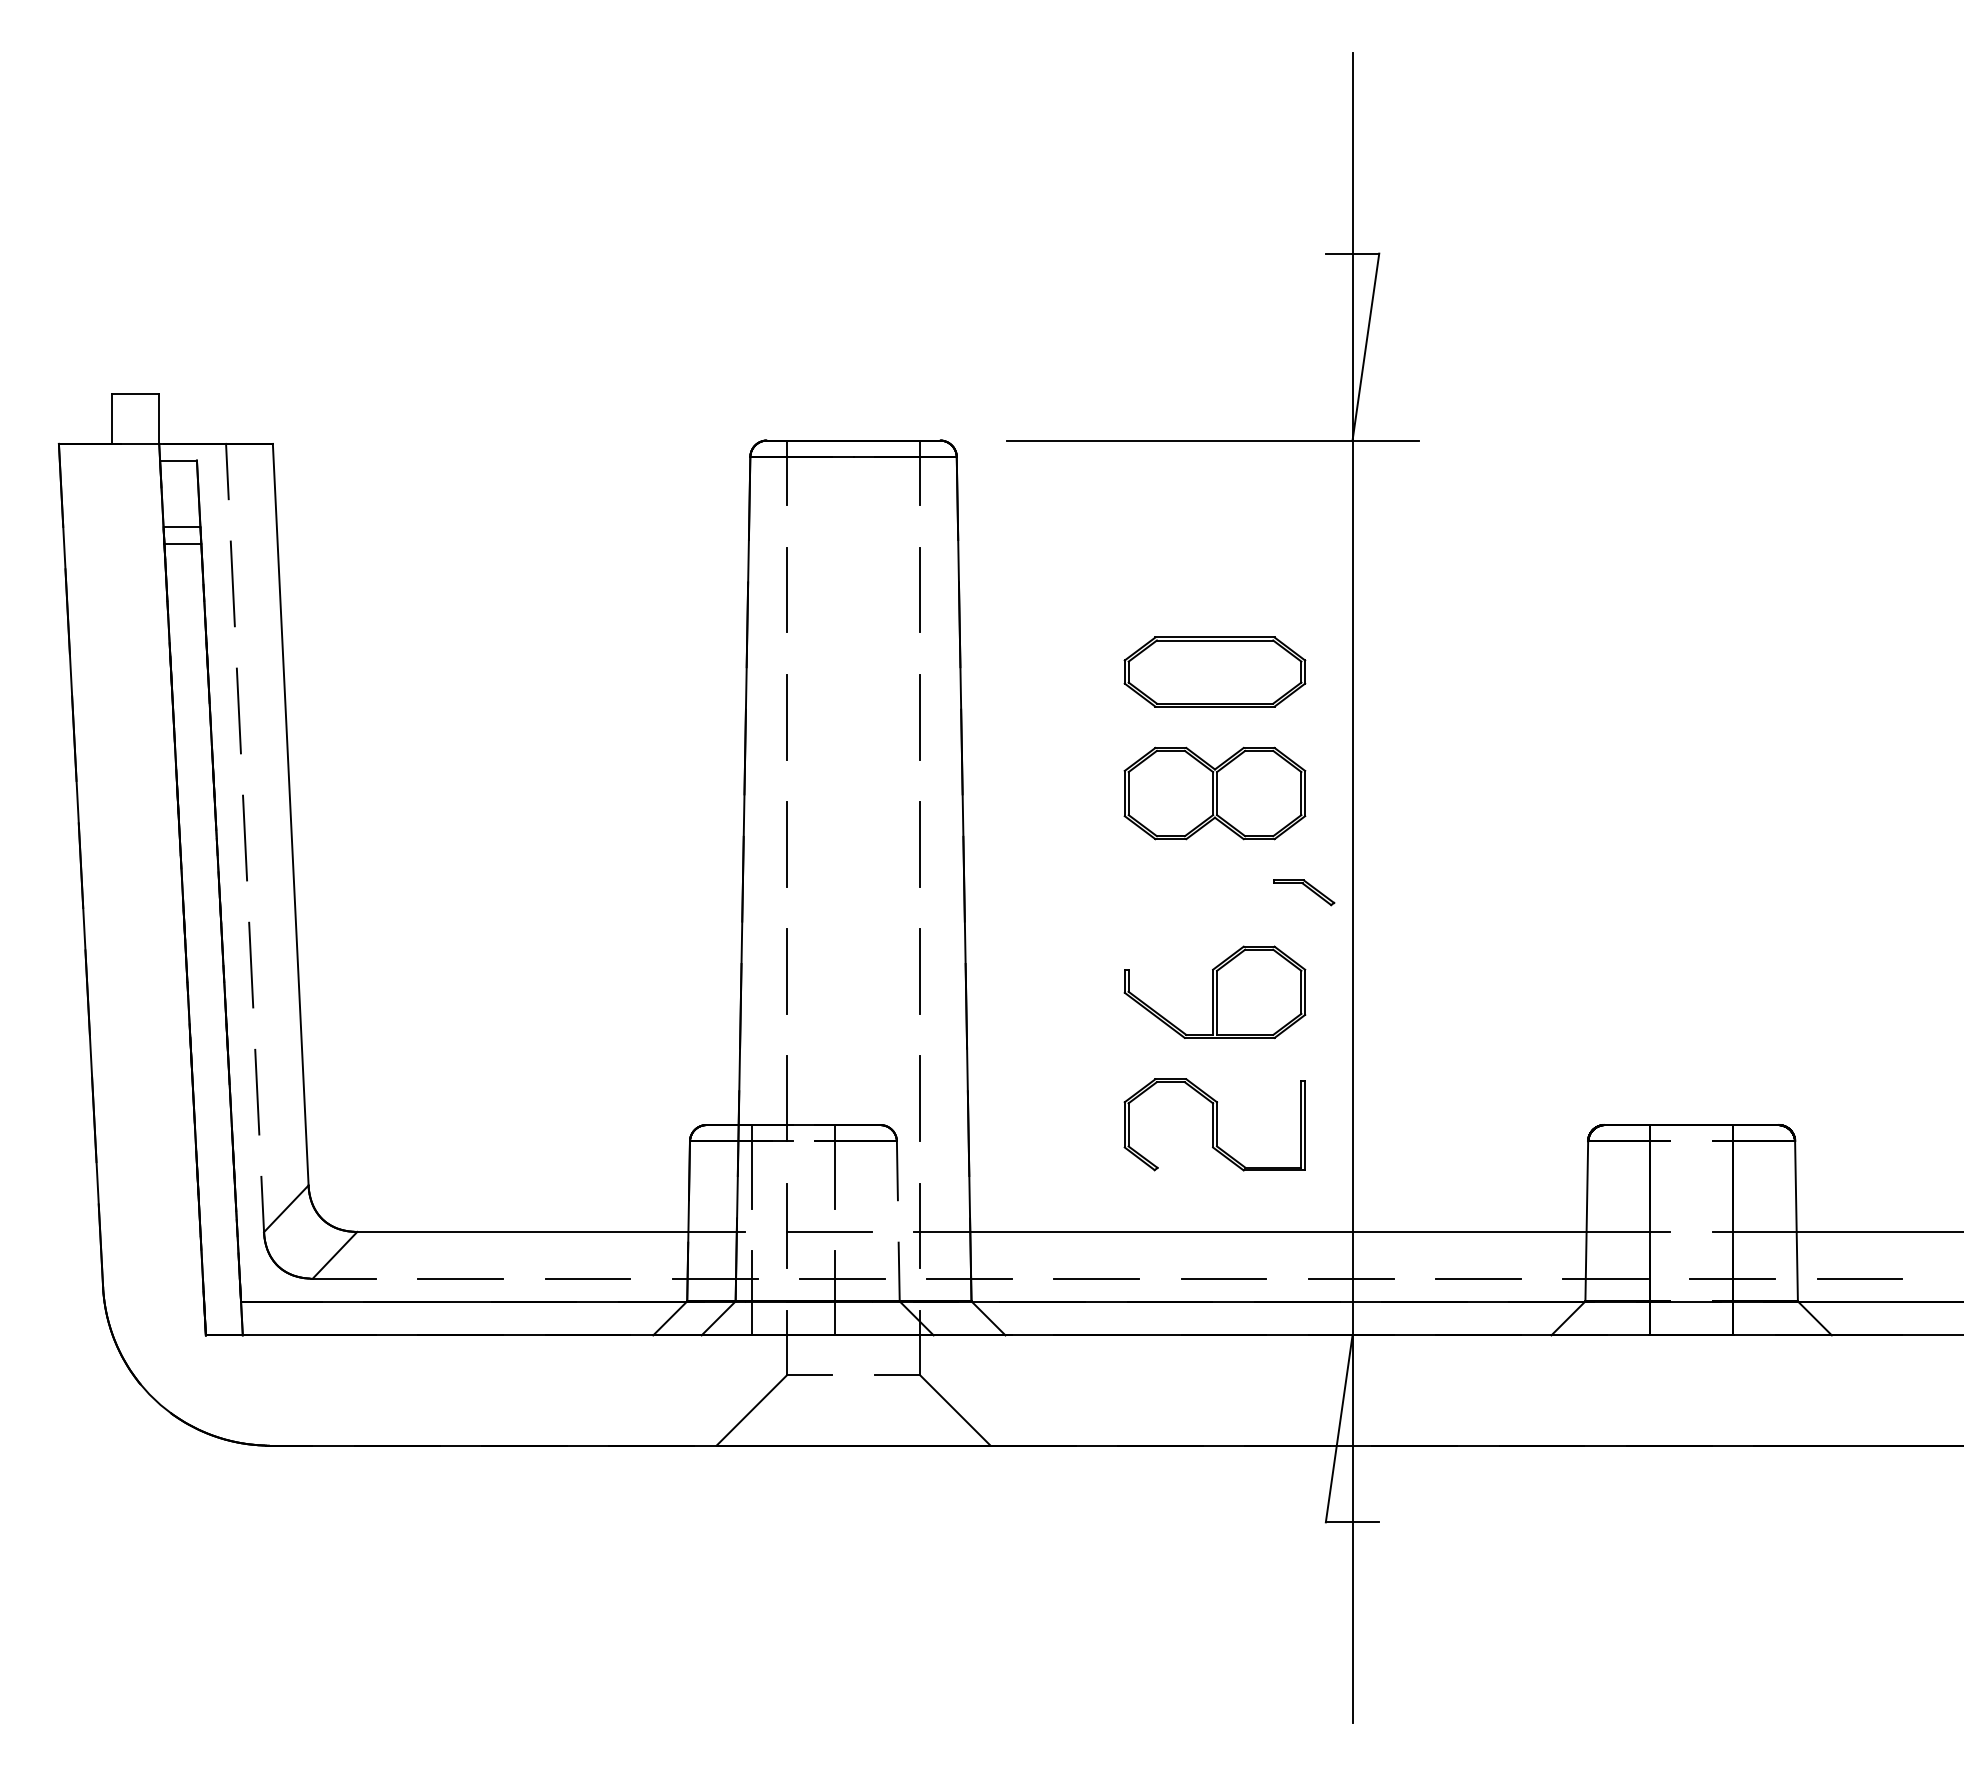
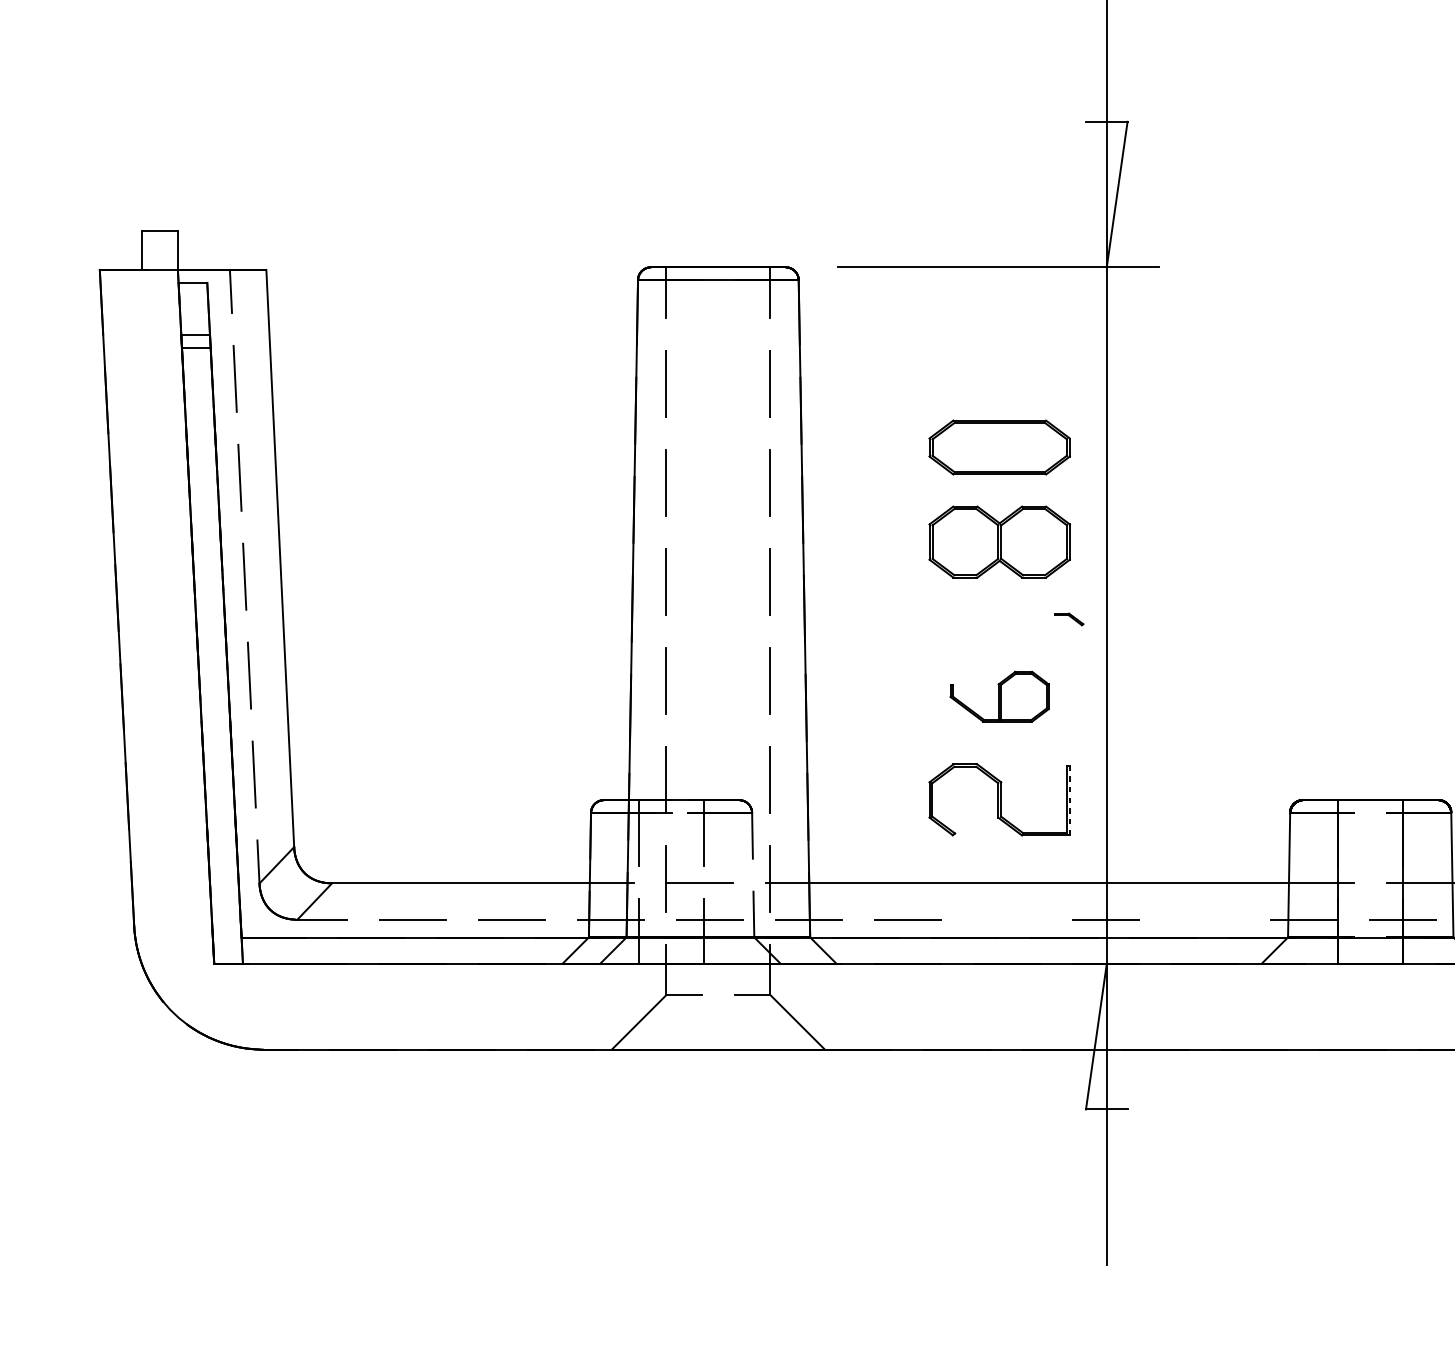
part: (1304, 892) -> (1069, 619), size x0.6
part: (1214, 991) -> (999, 696), size x0.7
line: (1305, 1125) -> (1070, 800), solid -> dashed
line: (1223, 1278) -> (1006, 919), removed
line: (1478, 1278) -> (1204, 919), removed

